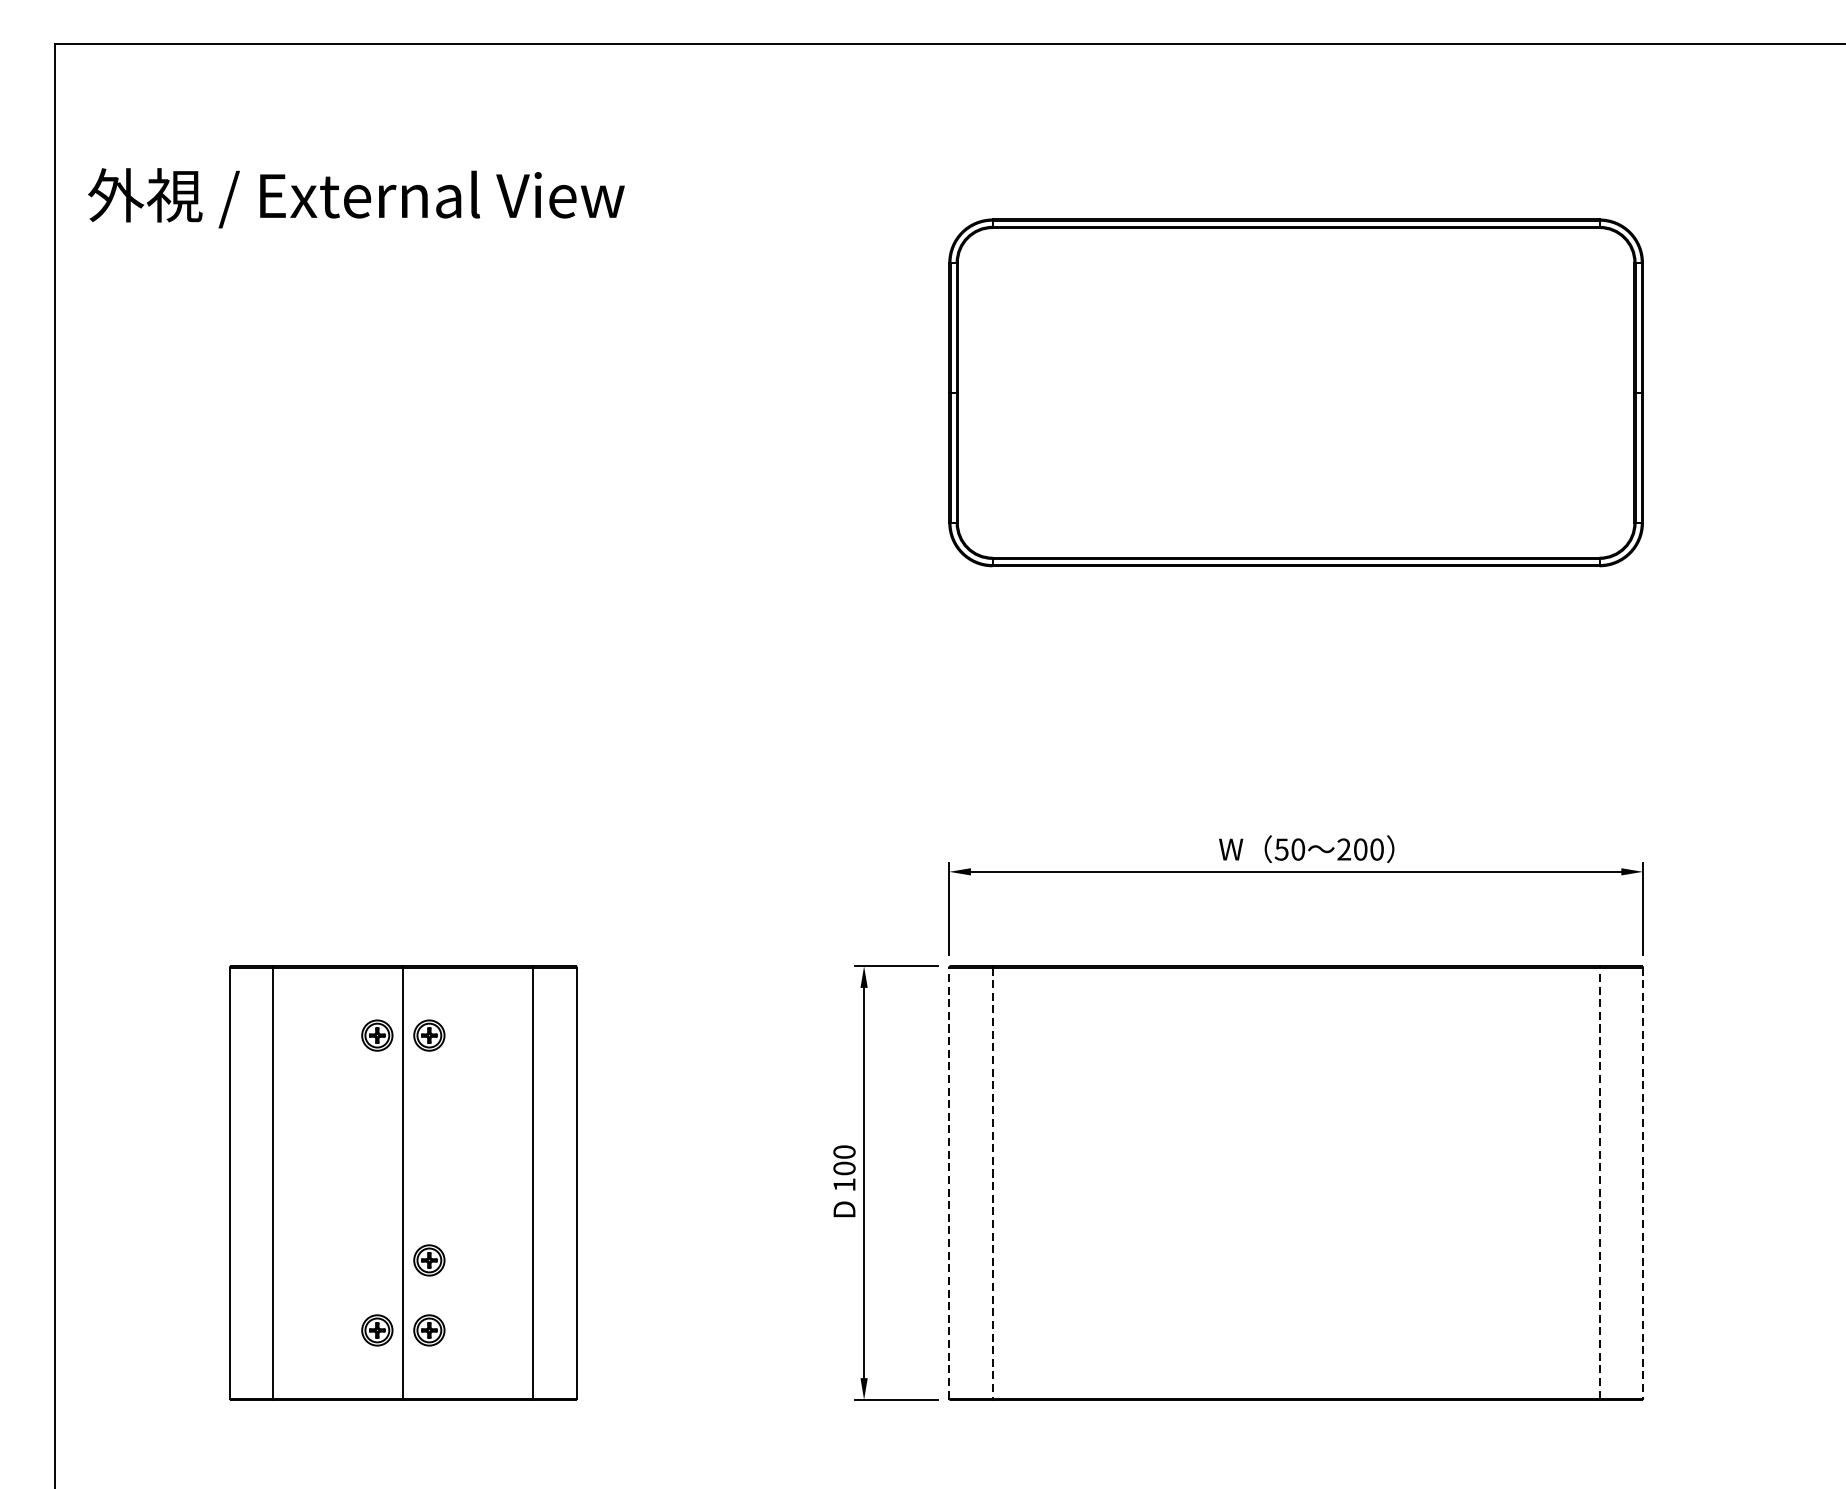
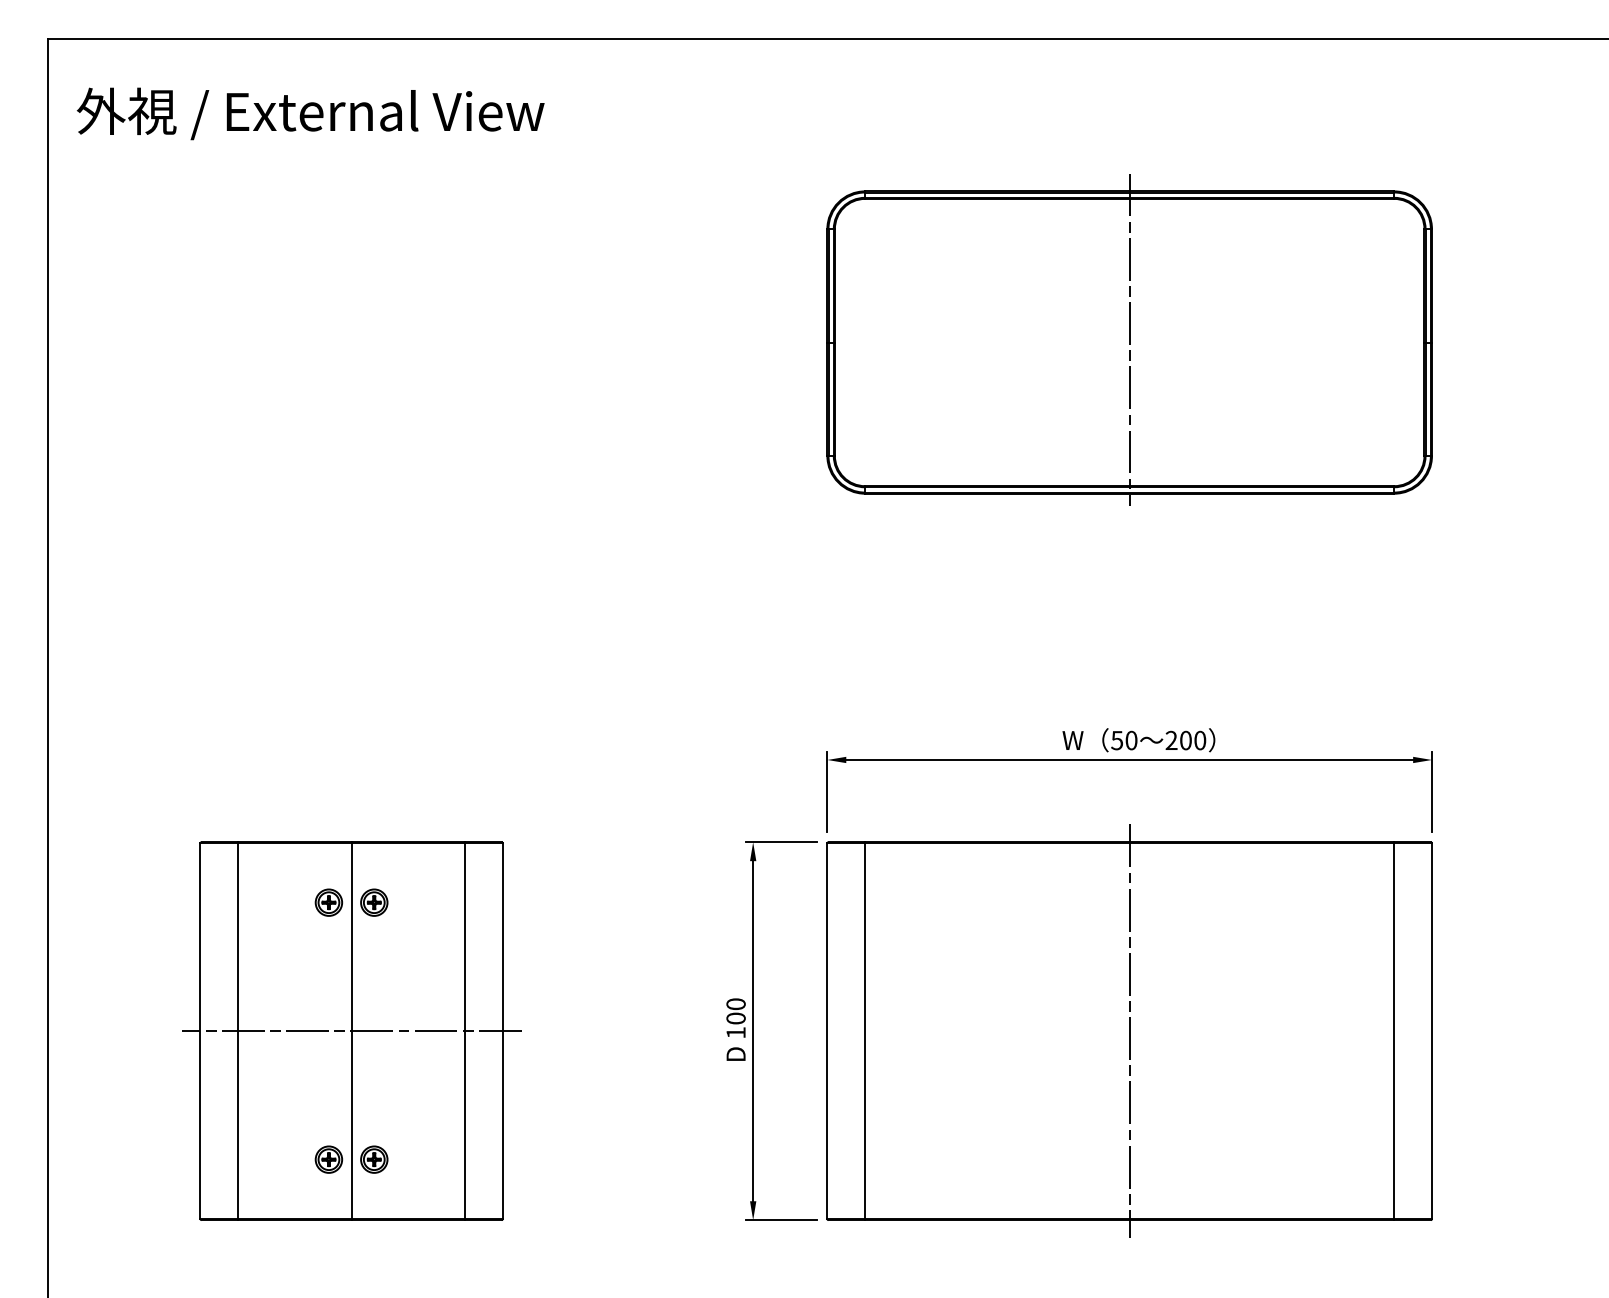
text: (356, 197) -> (310, 113), moved
line: (1295, 389) -> (1129, 339), added
line: (1295, 1182) -> (1129, 1030), added
line: (403, 1183) -> (351, 1031), added
line: (949, 1183) -> (827, 1031), dashed -> solid
line: (992, 1183) -> (865, 1031), dashed -> solid
line: (1599, 1183) -> (1394, 1031), dashed -> solid
line: (1643, 1183) -> (1432, 1031), dashed -> solid
part: (429, 1260) -> (374, 1098), removed

